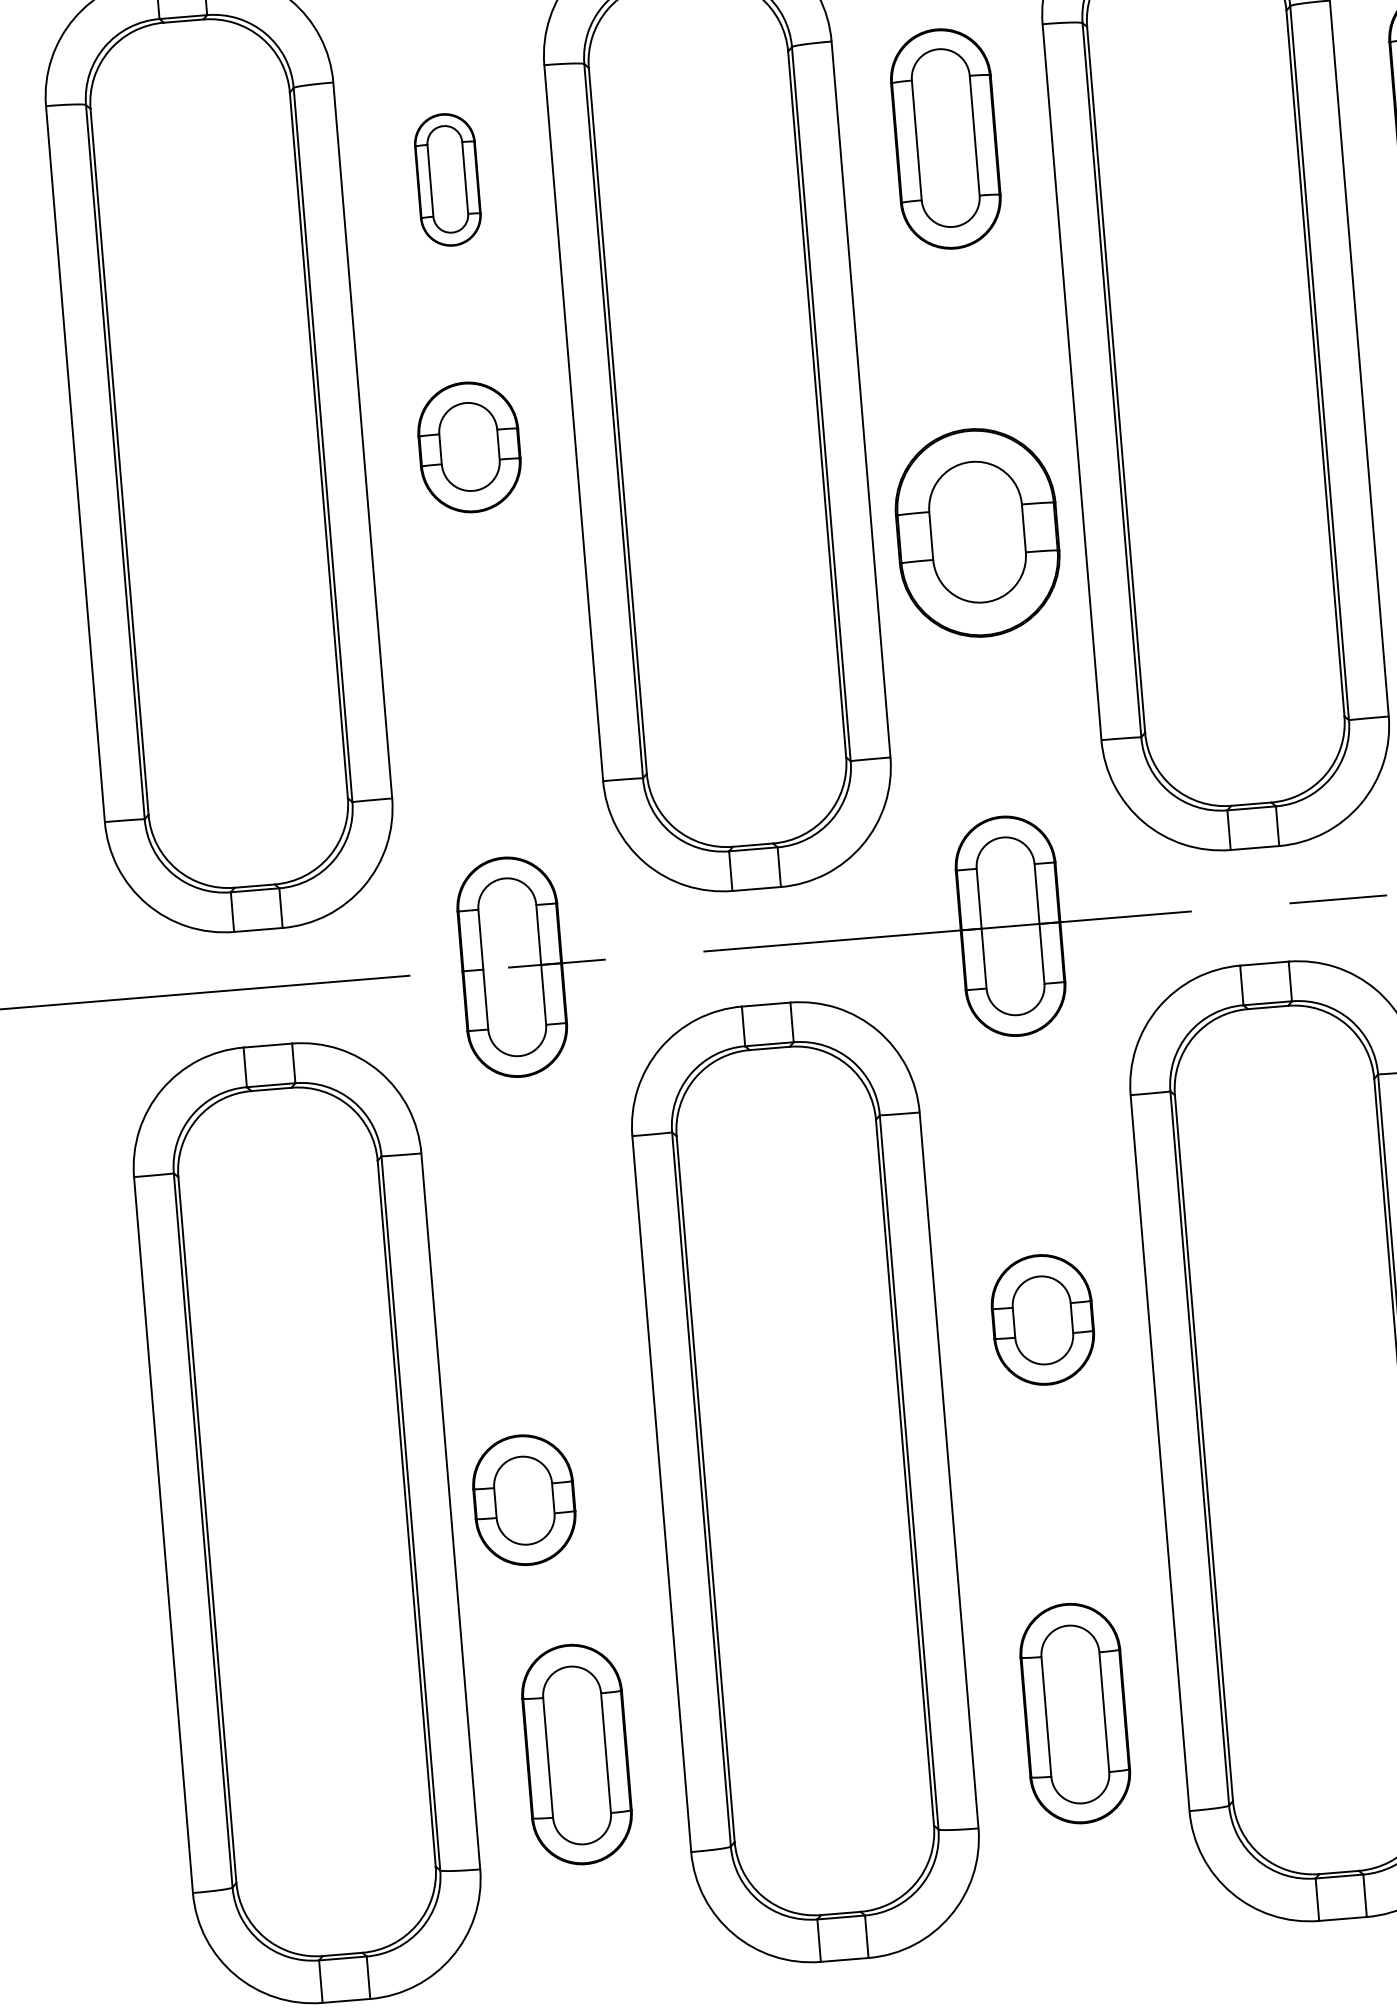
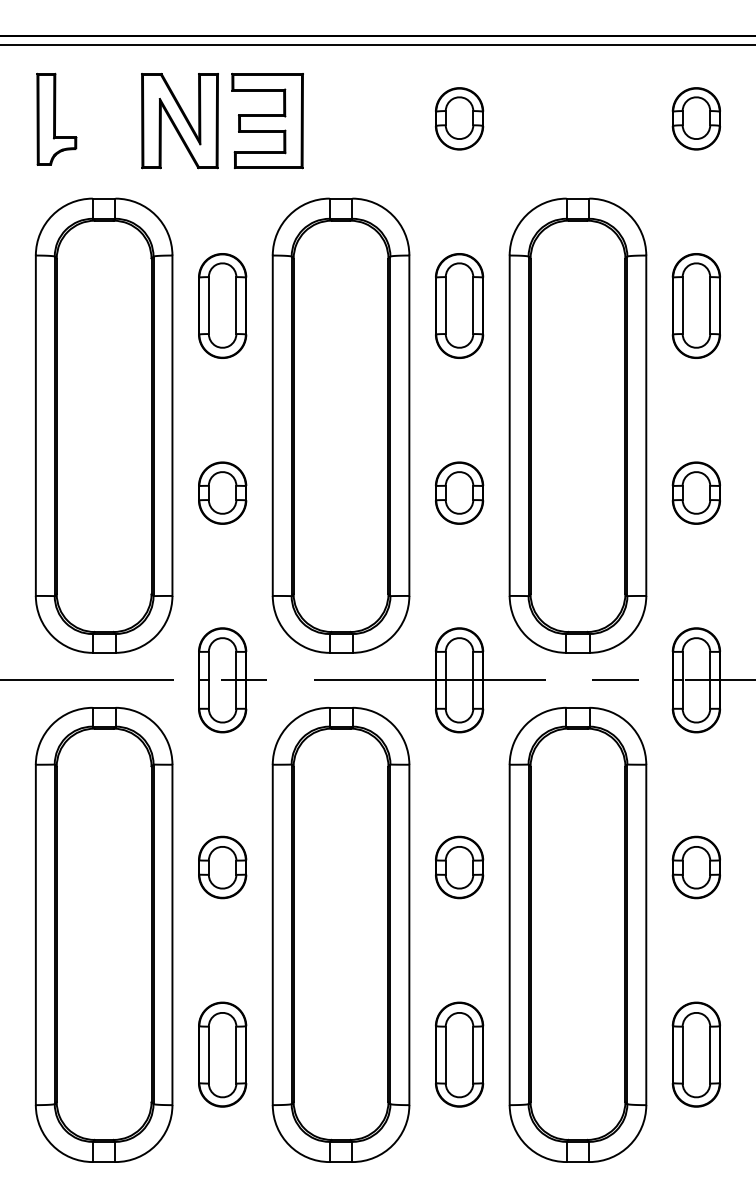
part: (447, 178) -> (222, 305), size x1.67
part: (469, 446) -> (222, 492), moved
part: (978, 531) -> (459, 492), size x0.62
part: (524, 1500) -> (222, 867), moved

